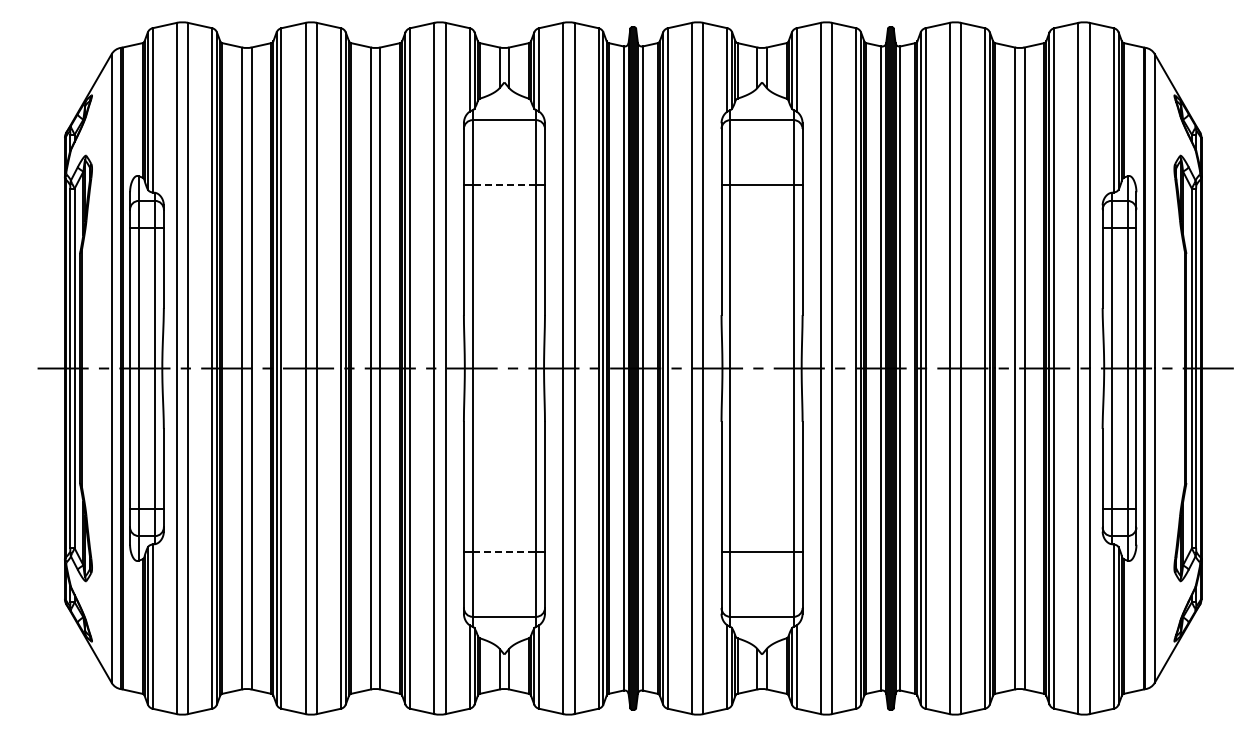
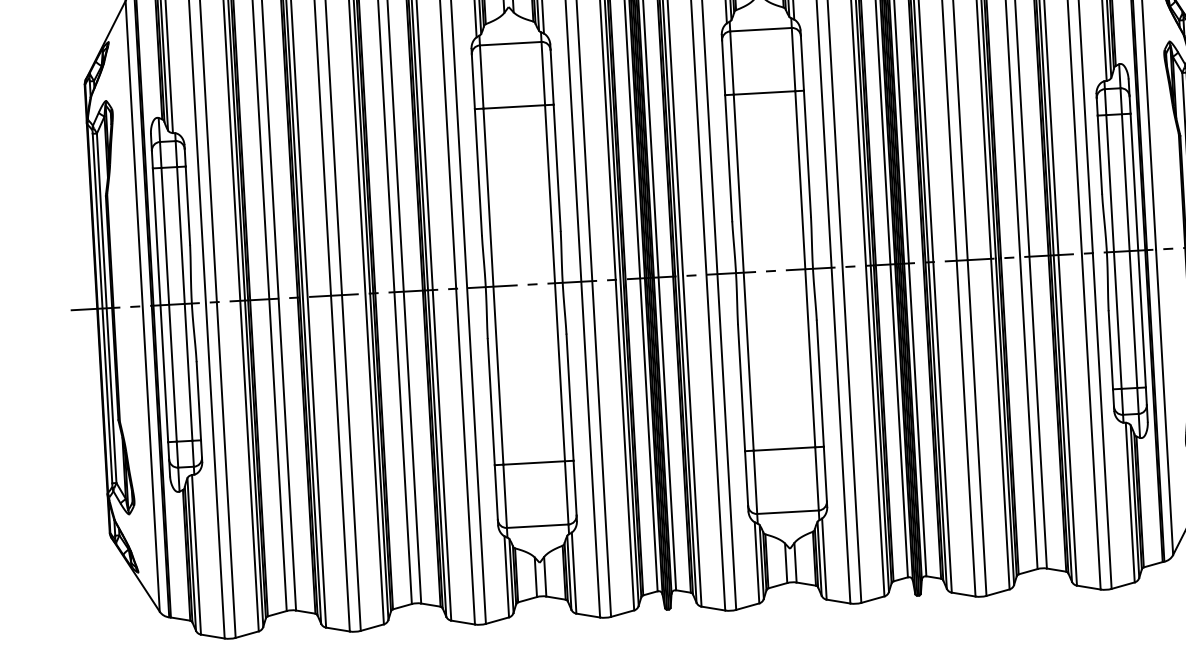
line: (504, 185) -> (514, 107), dashed -> solid
line: (504, 551) -> (534, 462), dashed -> solid

